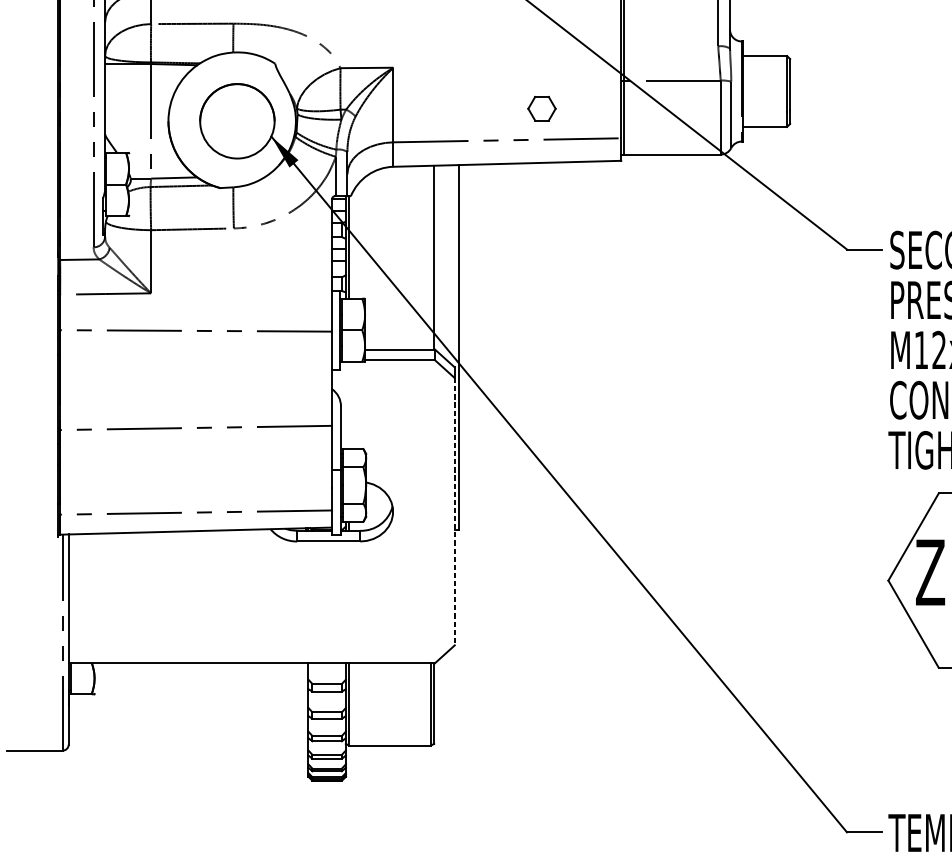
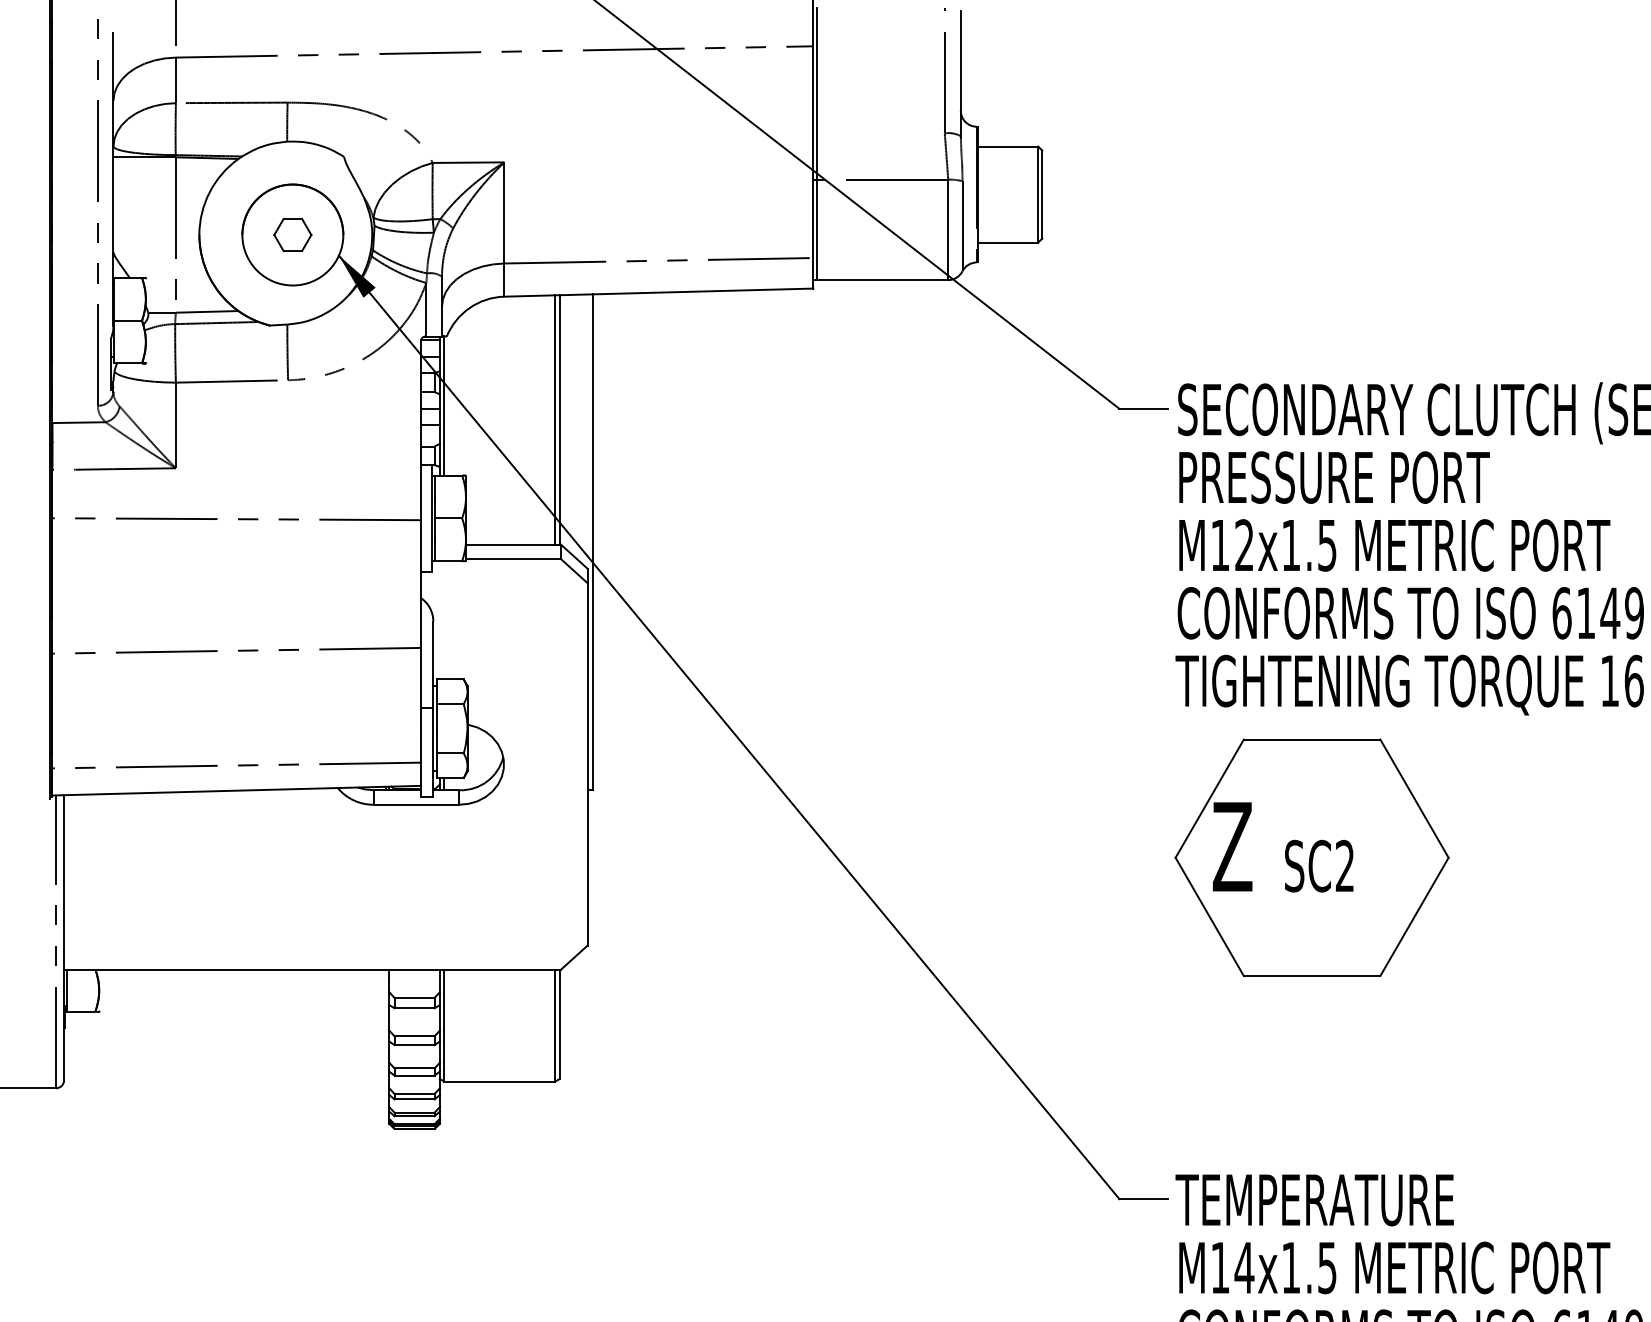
part: (541, 108) -> (292, 234), moved
line: (431, 257) -> (555, 419), added
line: (454, 511) -> (587, 764), dashed -> solid

